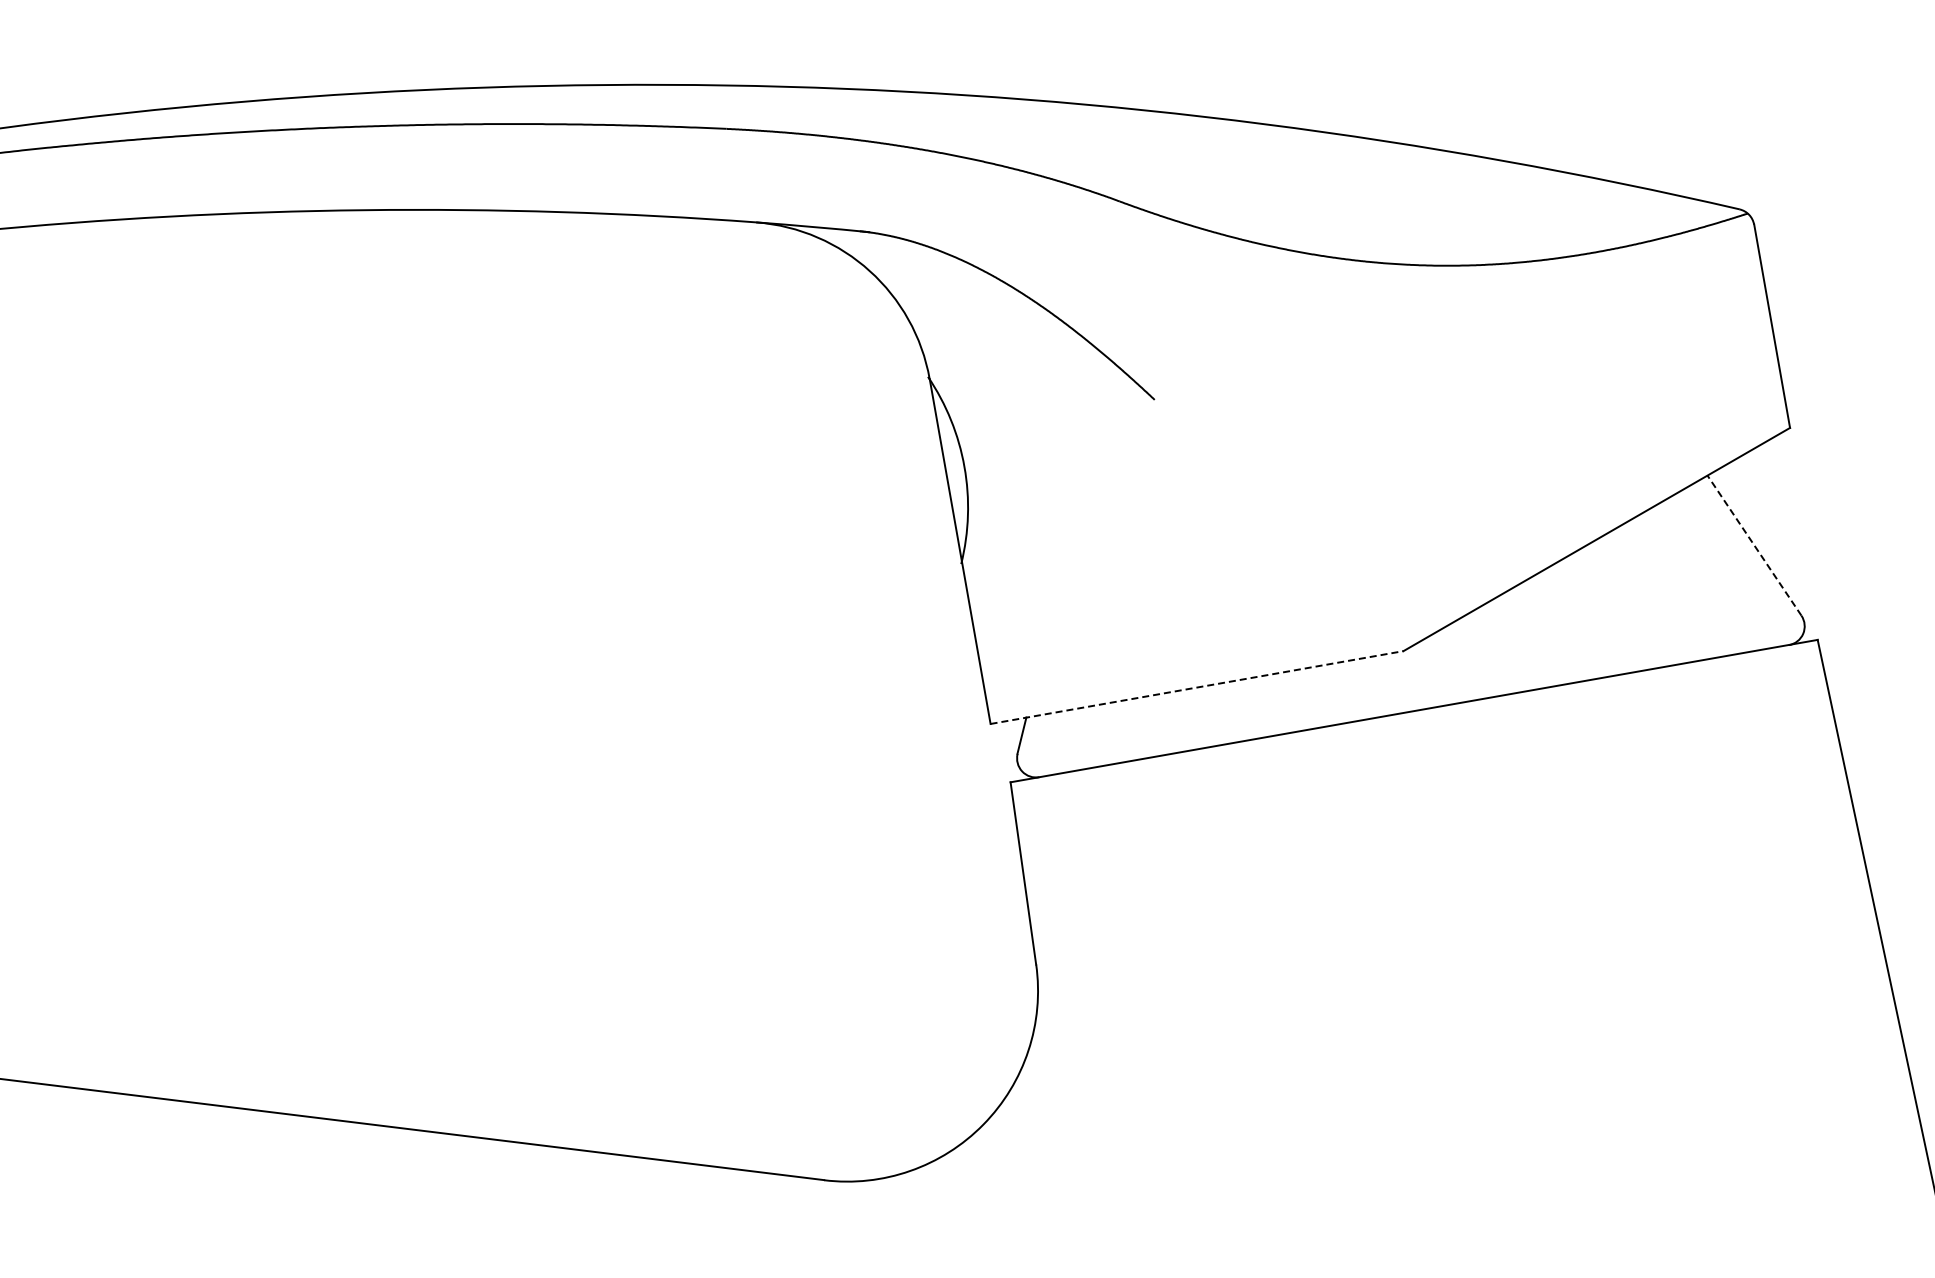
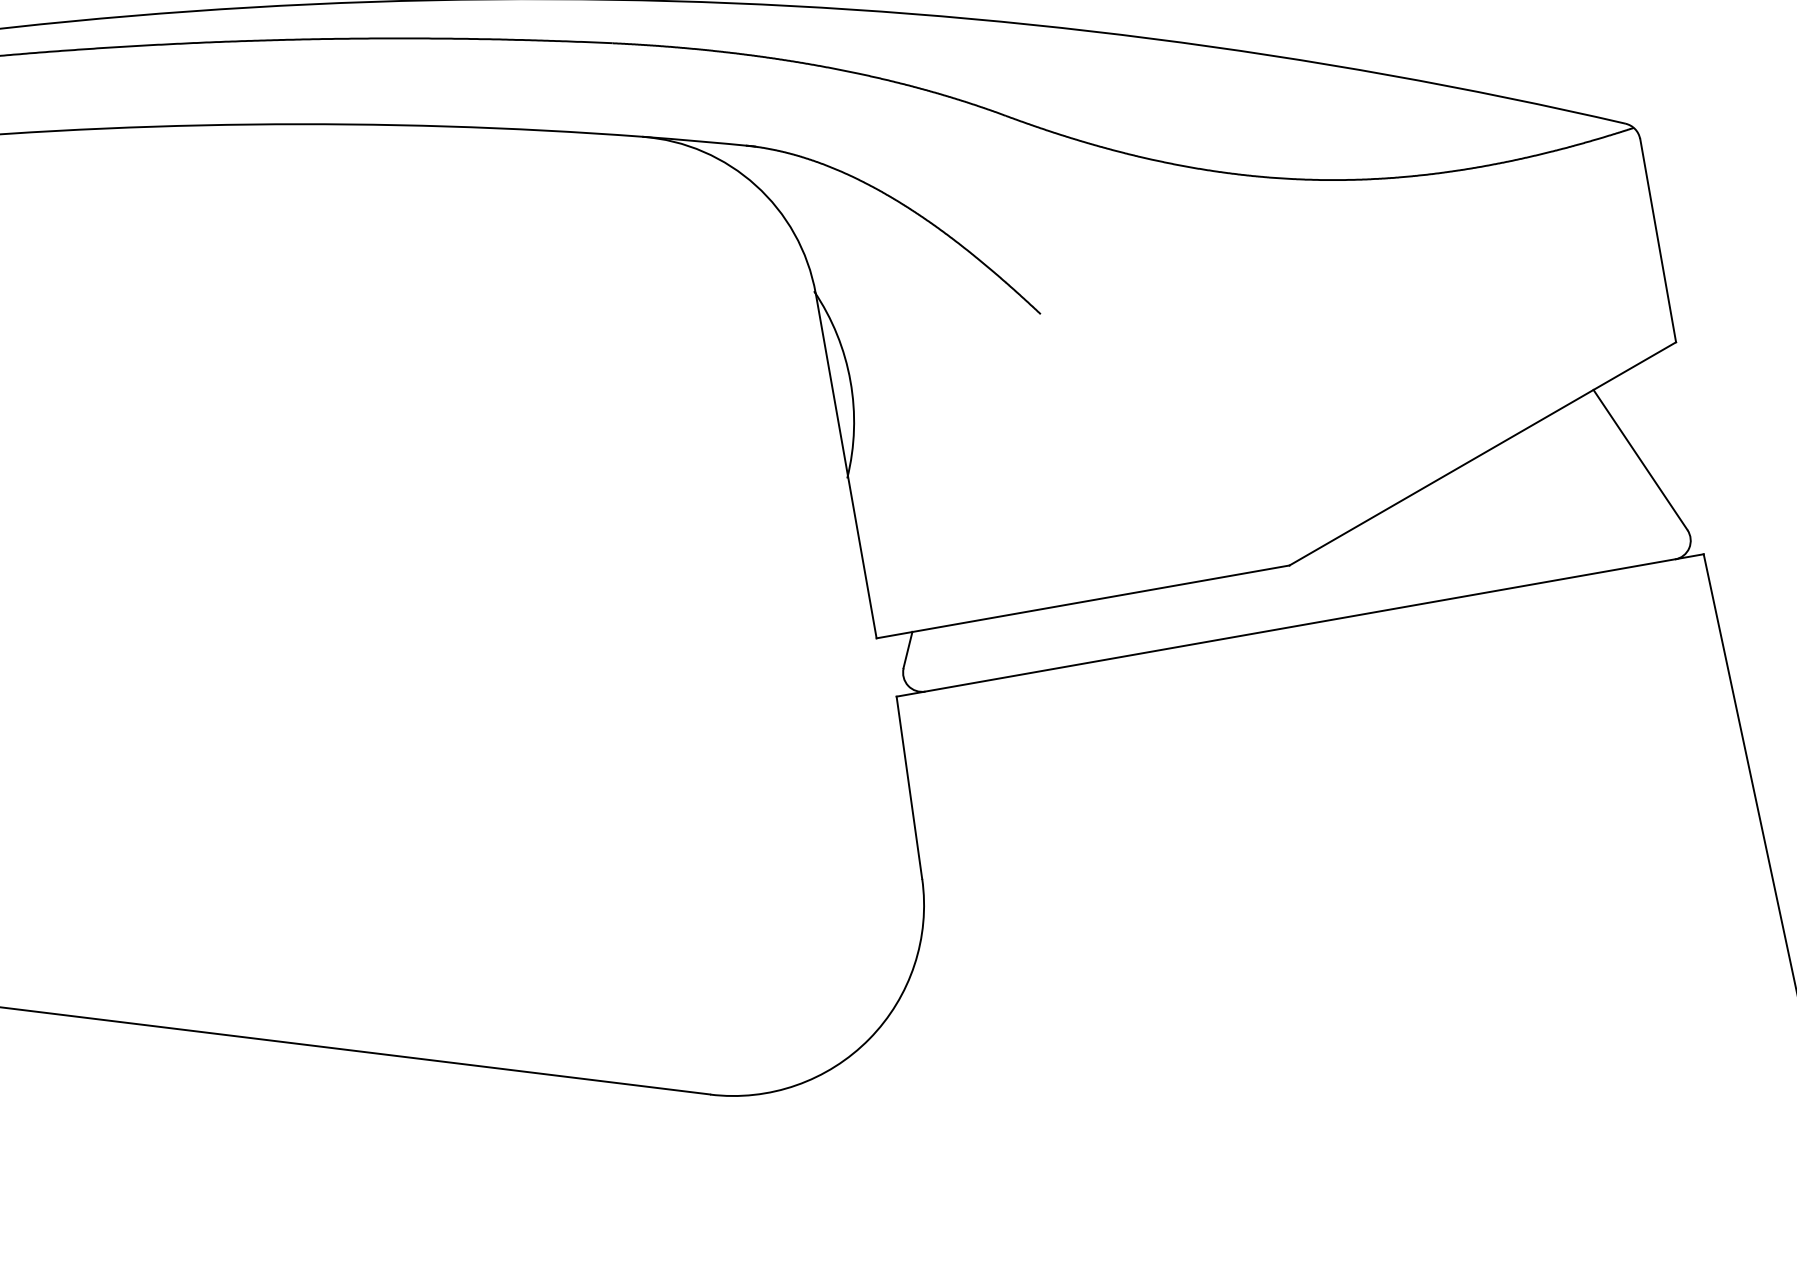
line: (1754, 545) -> (1640, 459), dashed -> solid
line: (1197, 687) -> (1083, 601), dashed -> solid

